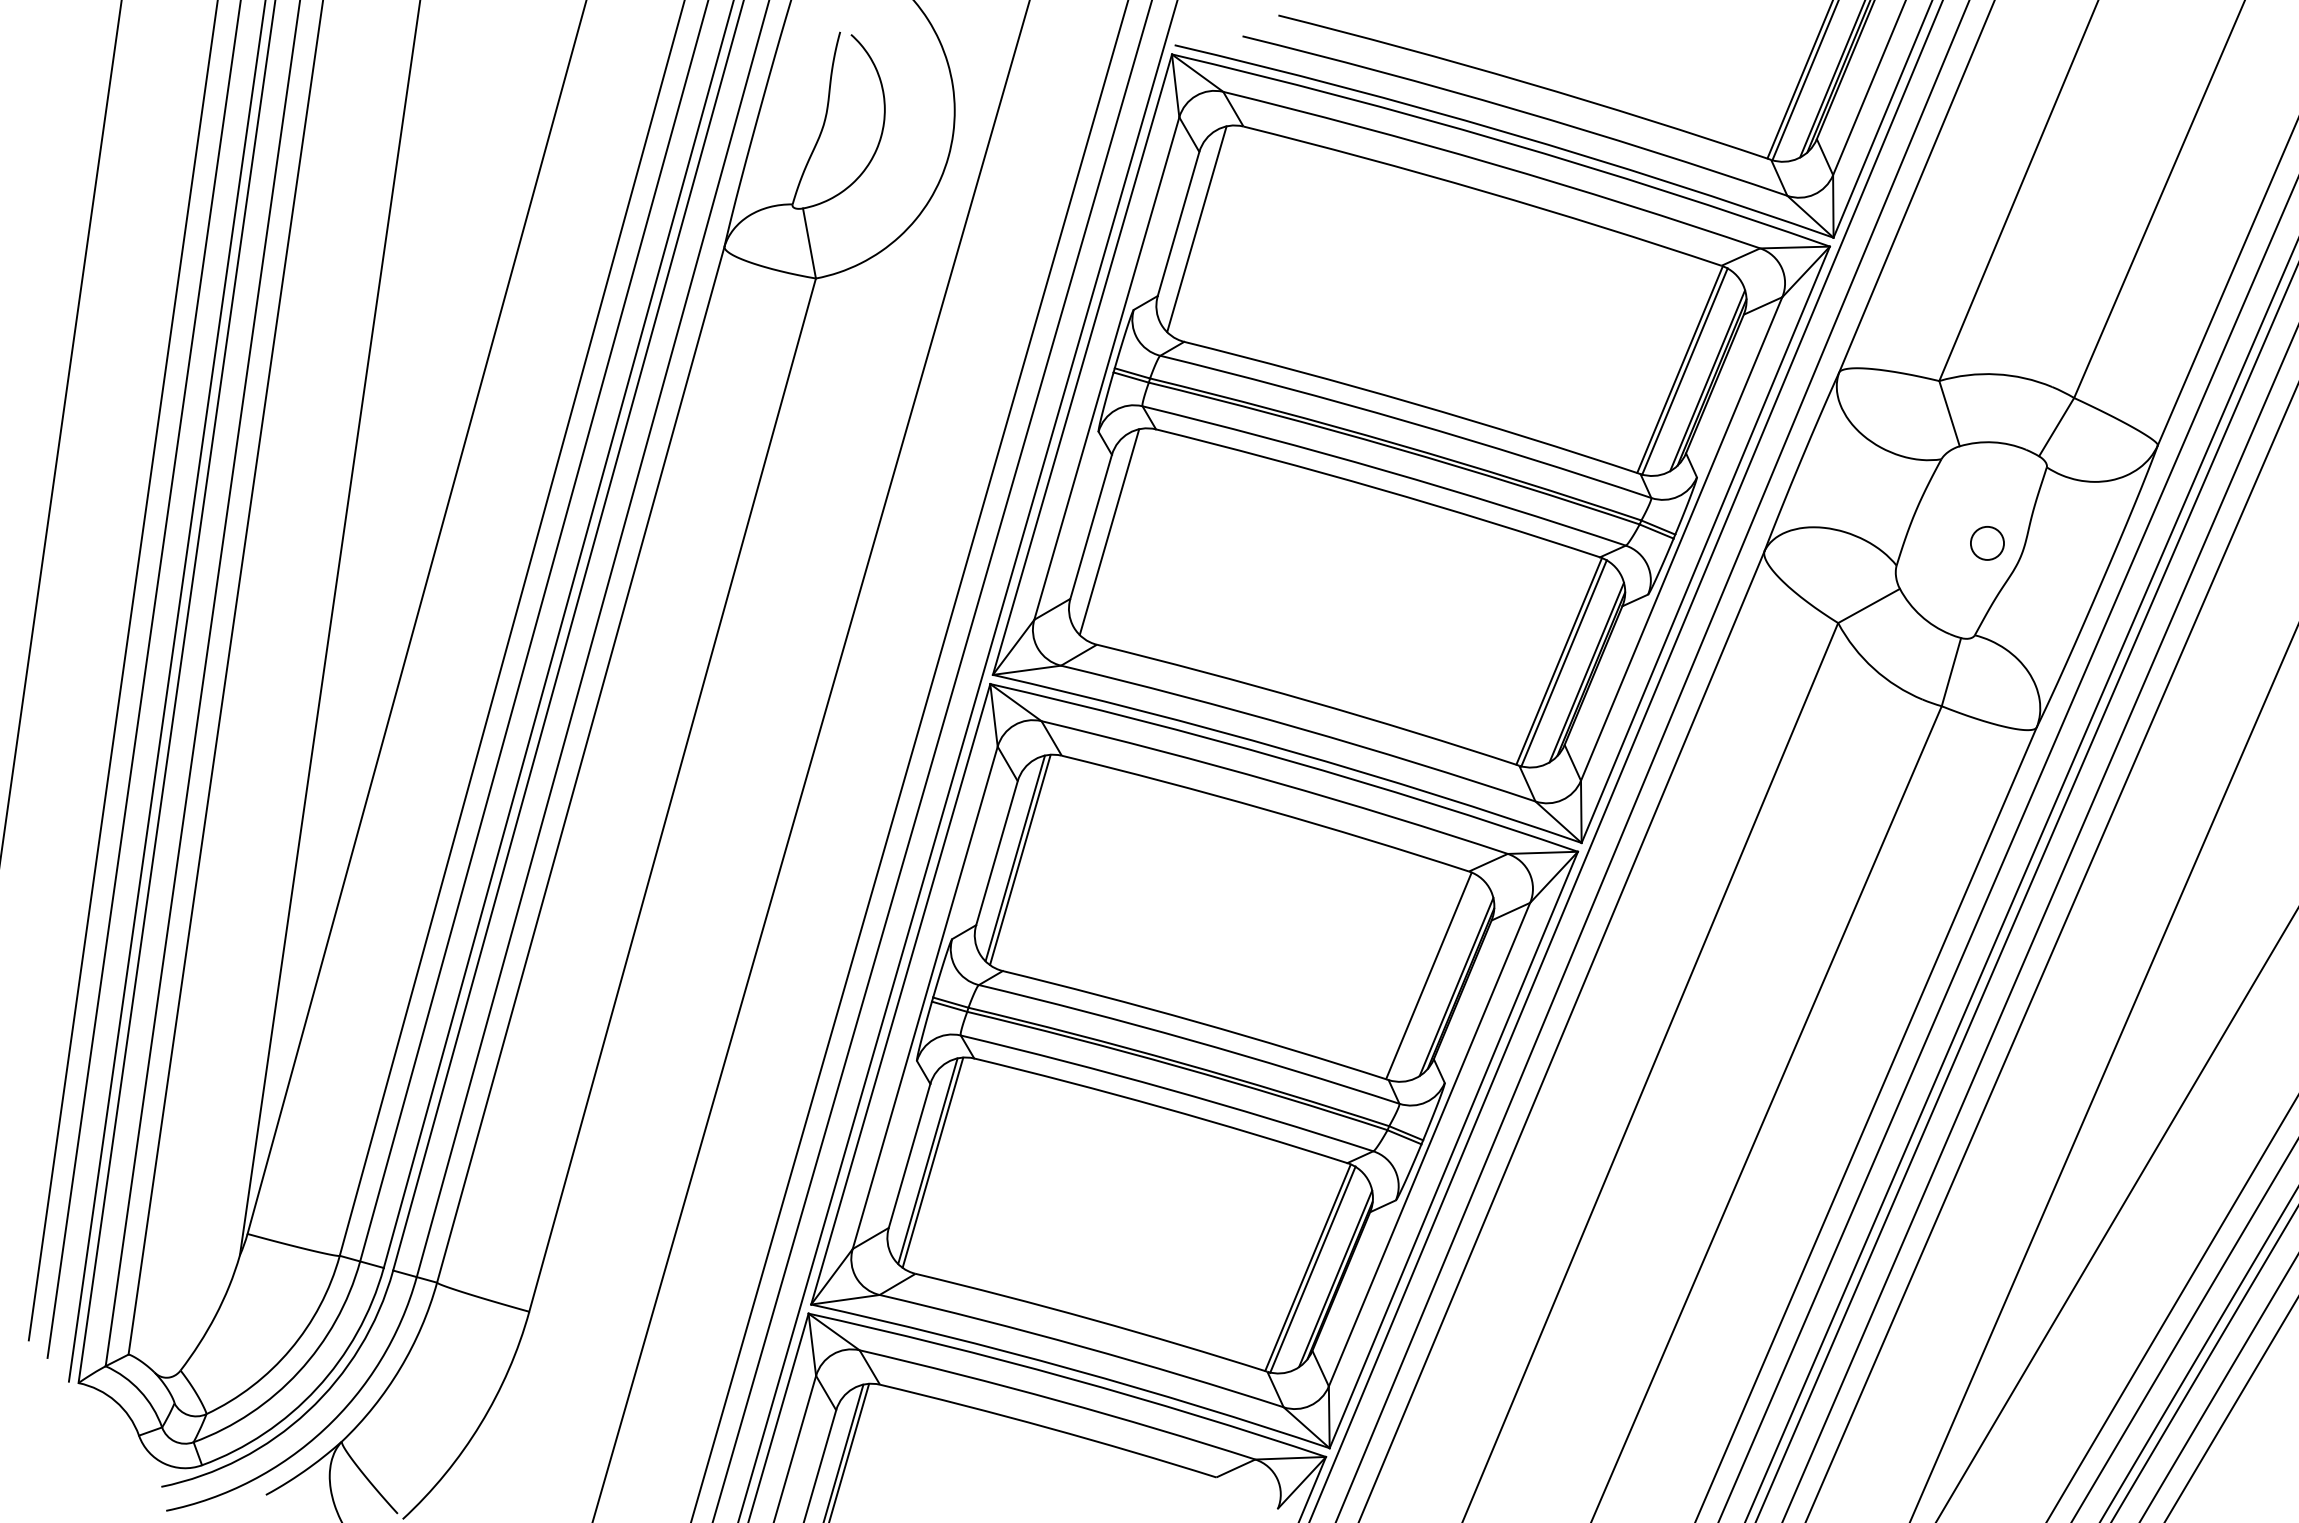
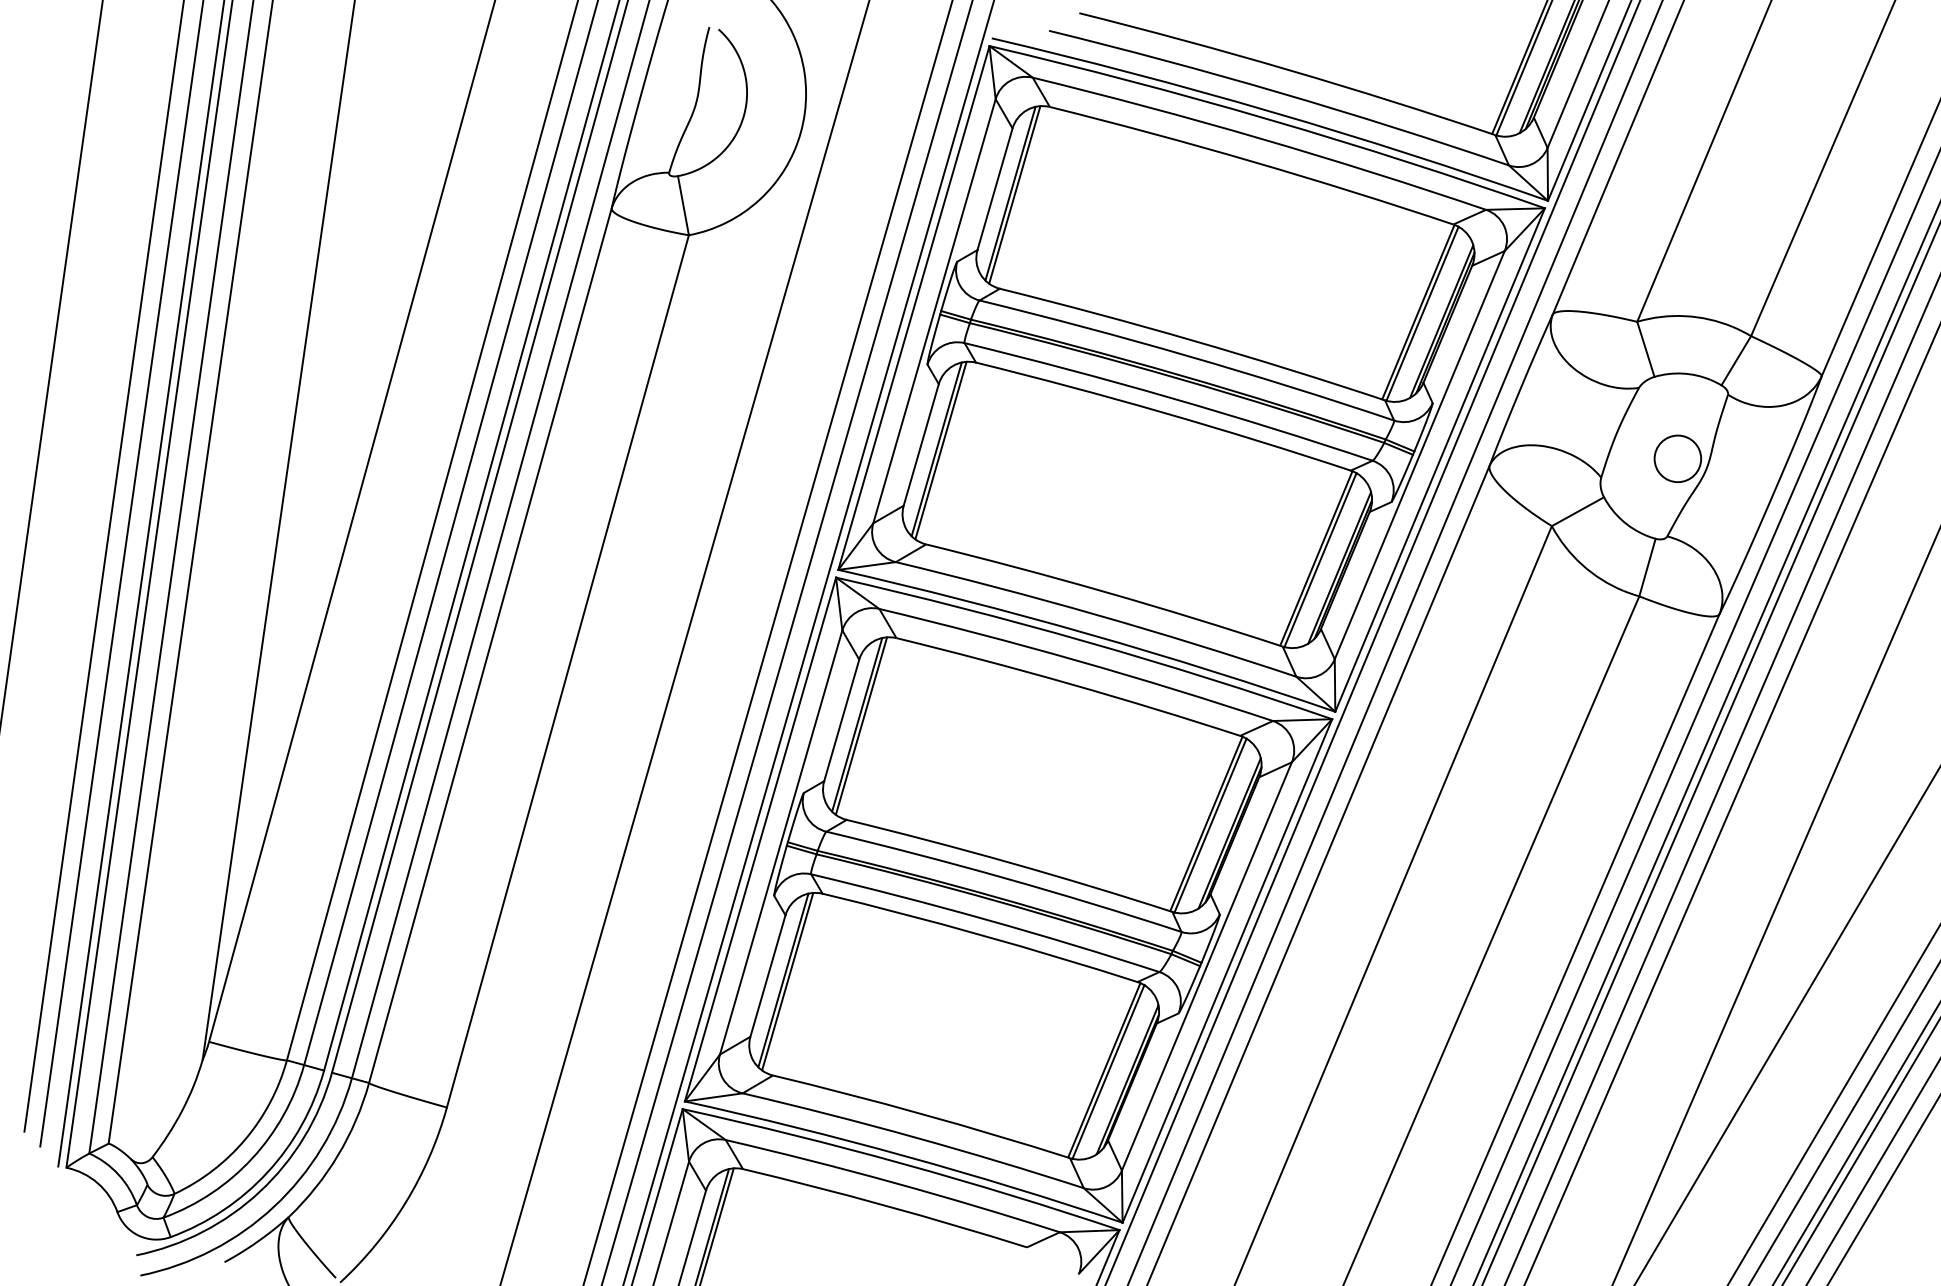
line: (1201, 230) -> (1014, 194), added
line: (1114, 533) -> (940, 450), added
circle: (1987, 542) -> (1677, 458), size x1.67
line: (1433, 977) -> (1210, 825), added

